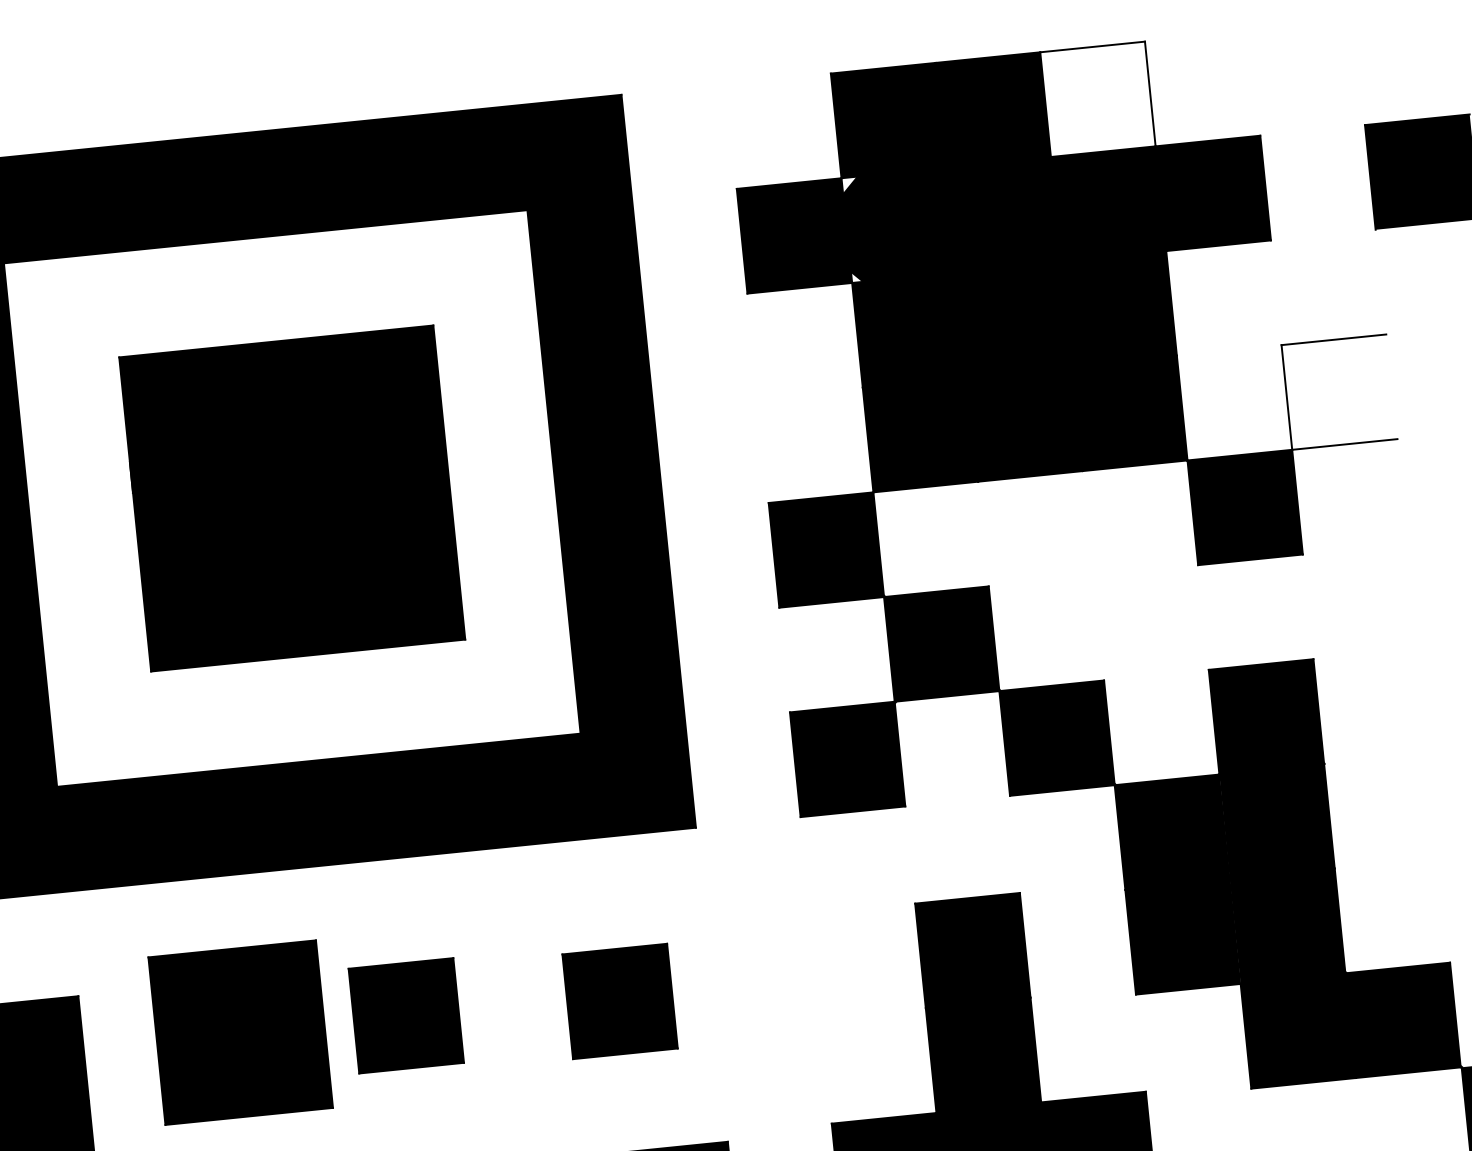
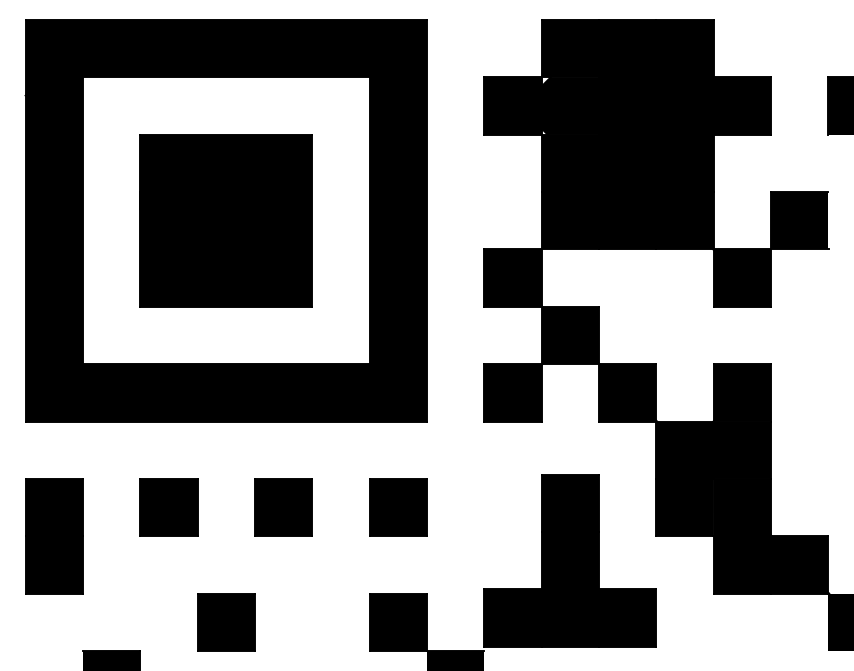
fill: (1096, 98) -> (684, 48), added
fill: (1338, 391) -> (799, 220), added
part: (620, 1001) -> (398, 507), moved
part: (406, 1015) -> (283, 507), moved
part: (239, 1032) -> (168, 507), size x0.62

